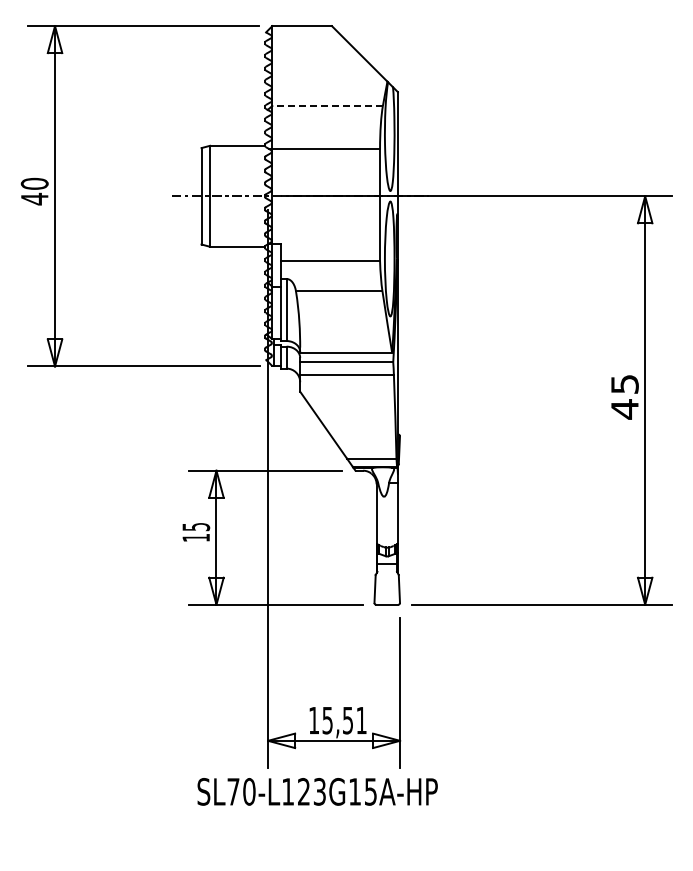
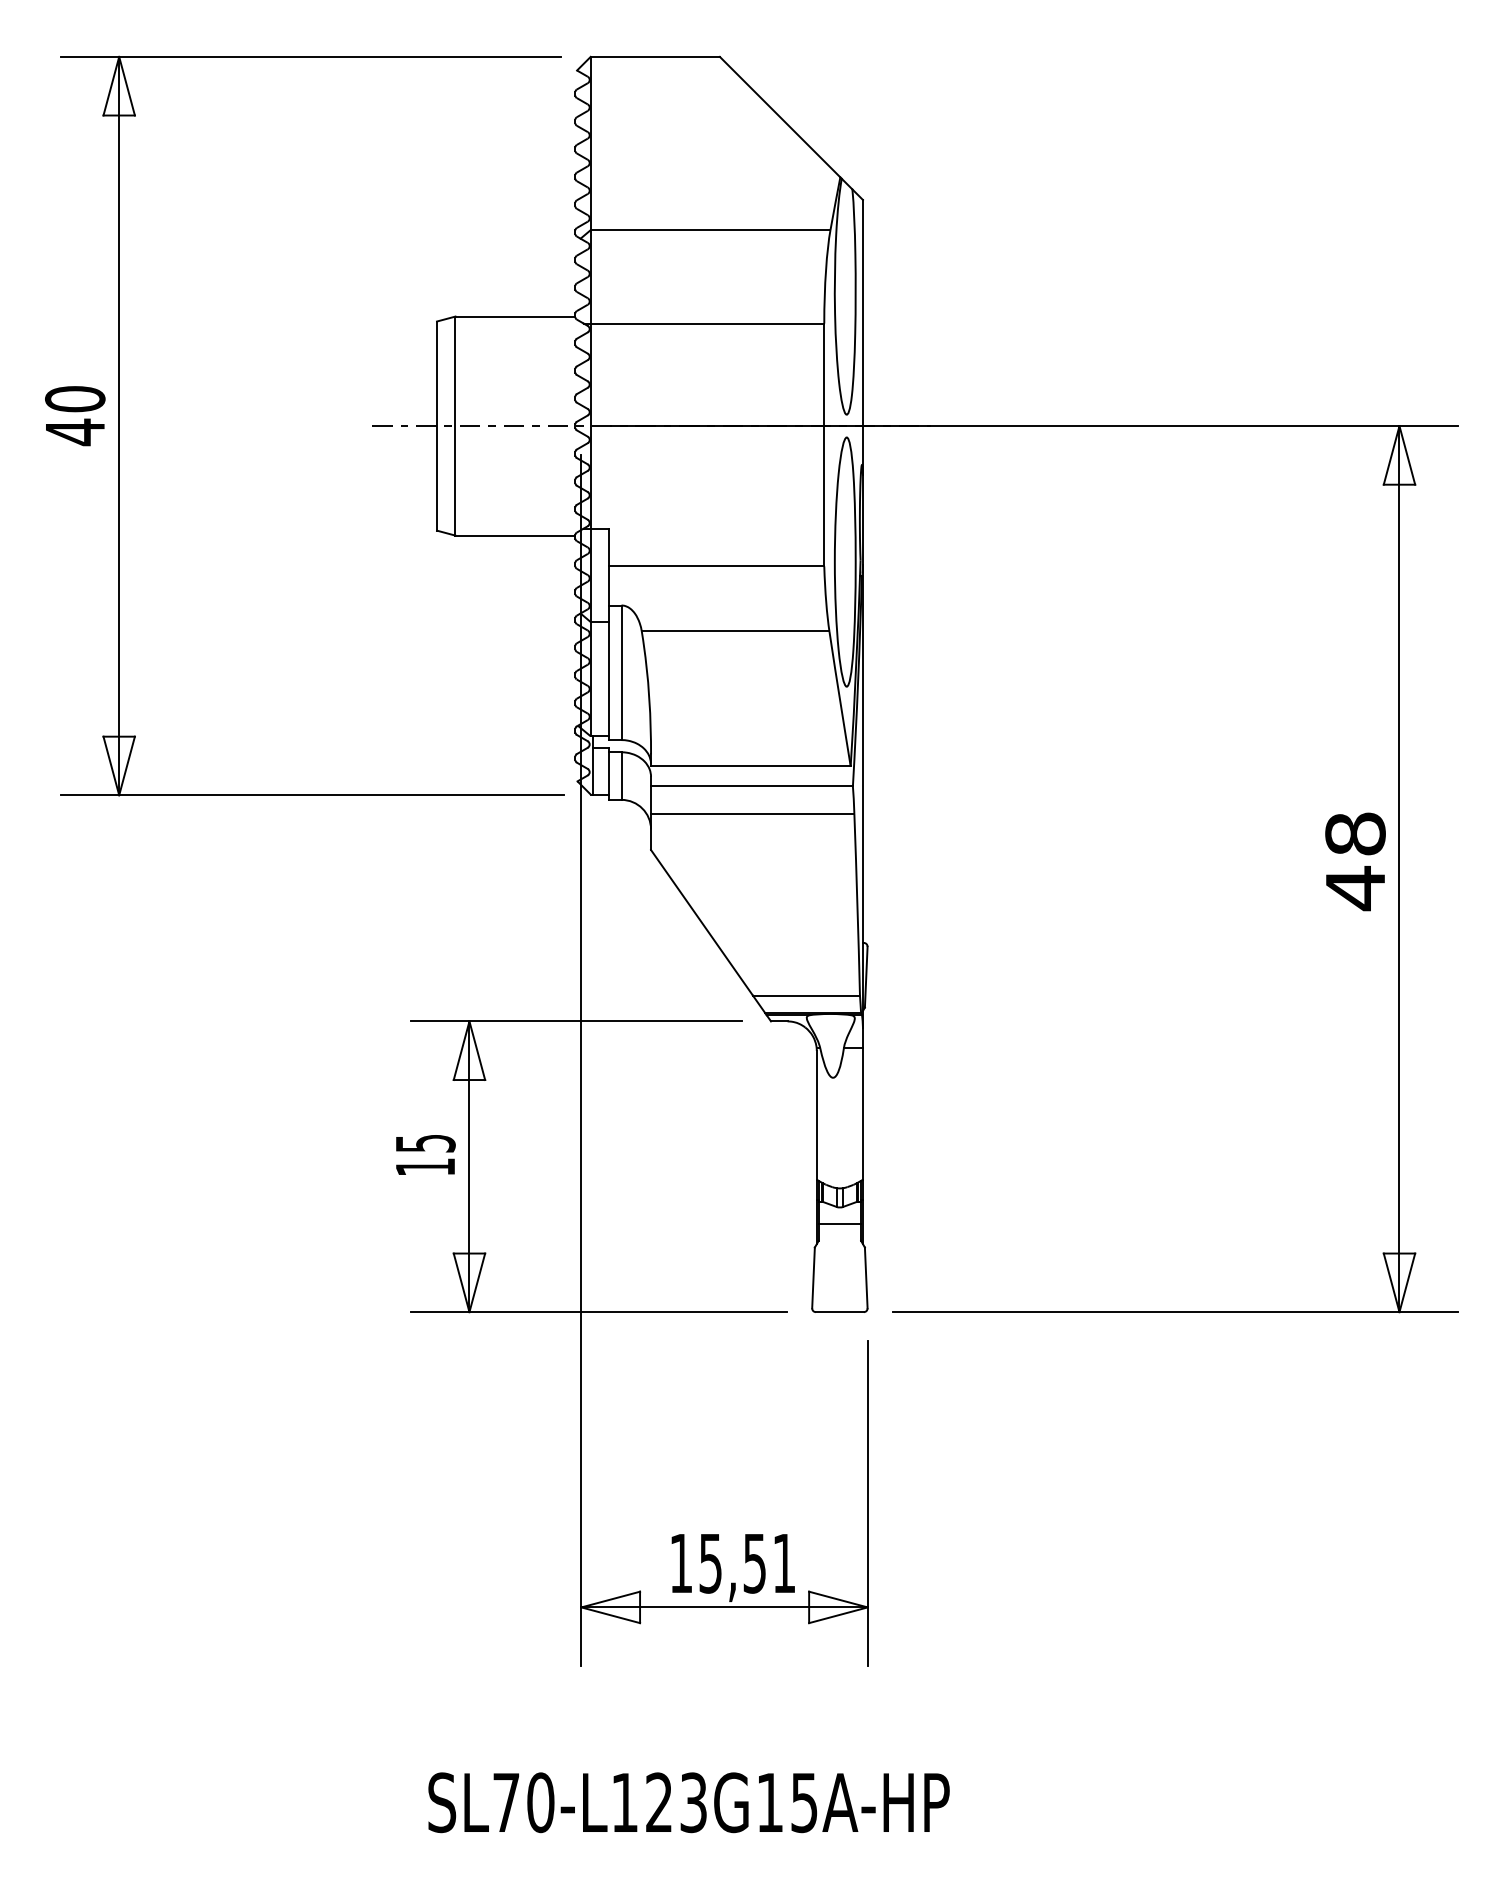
line: (327, 105) -> (710, 229), dashed -> solid
text: (624, 384) -> (1354, 834), 45 -> 48
text: (317, 791) -> (688, 1801), moved

